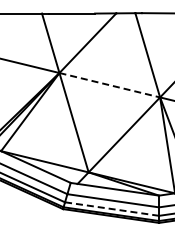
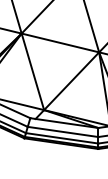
line: (109, 85) -> (60, 43), dashed -> solid
line: (112, 209) -> (62, 138), dashed -> solid

